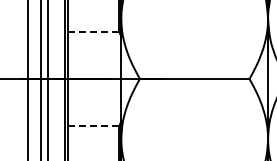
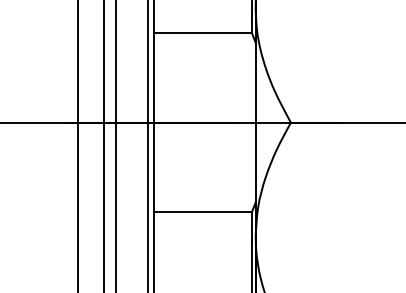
line: (93, 31) -> (202, 32), dashed -> solid
line: (93, 126) -> (202, 212), dashed -> solid

